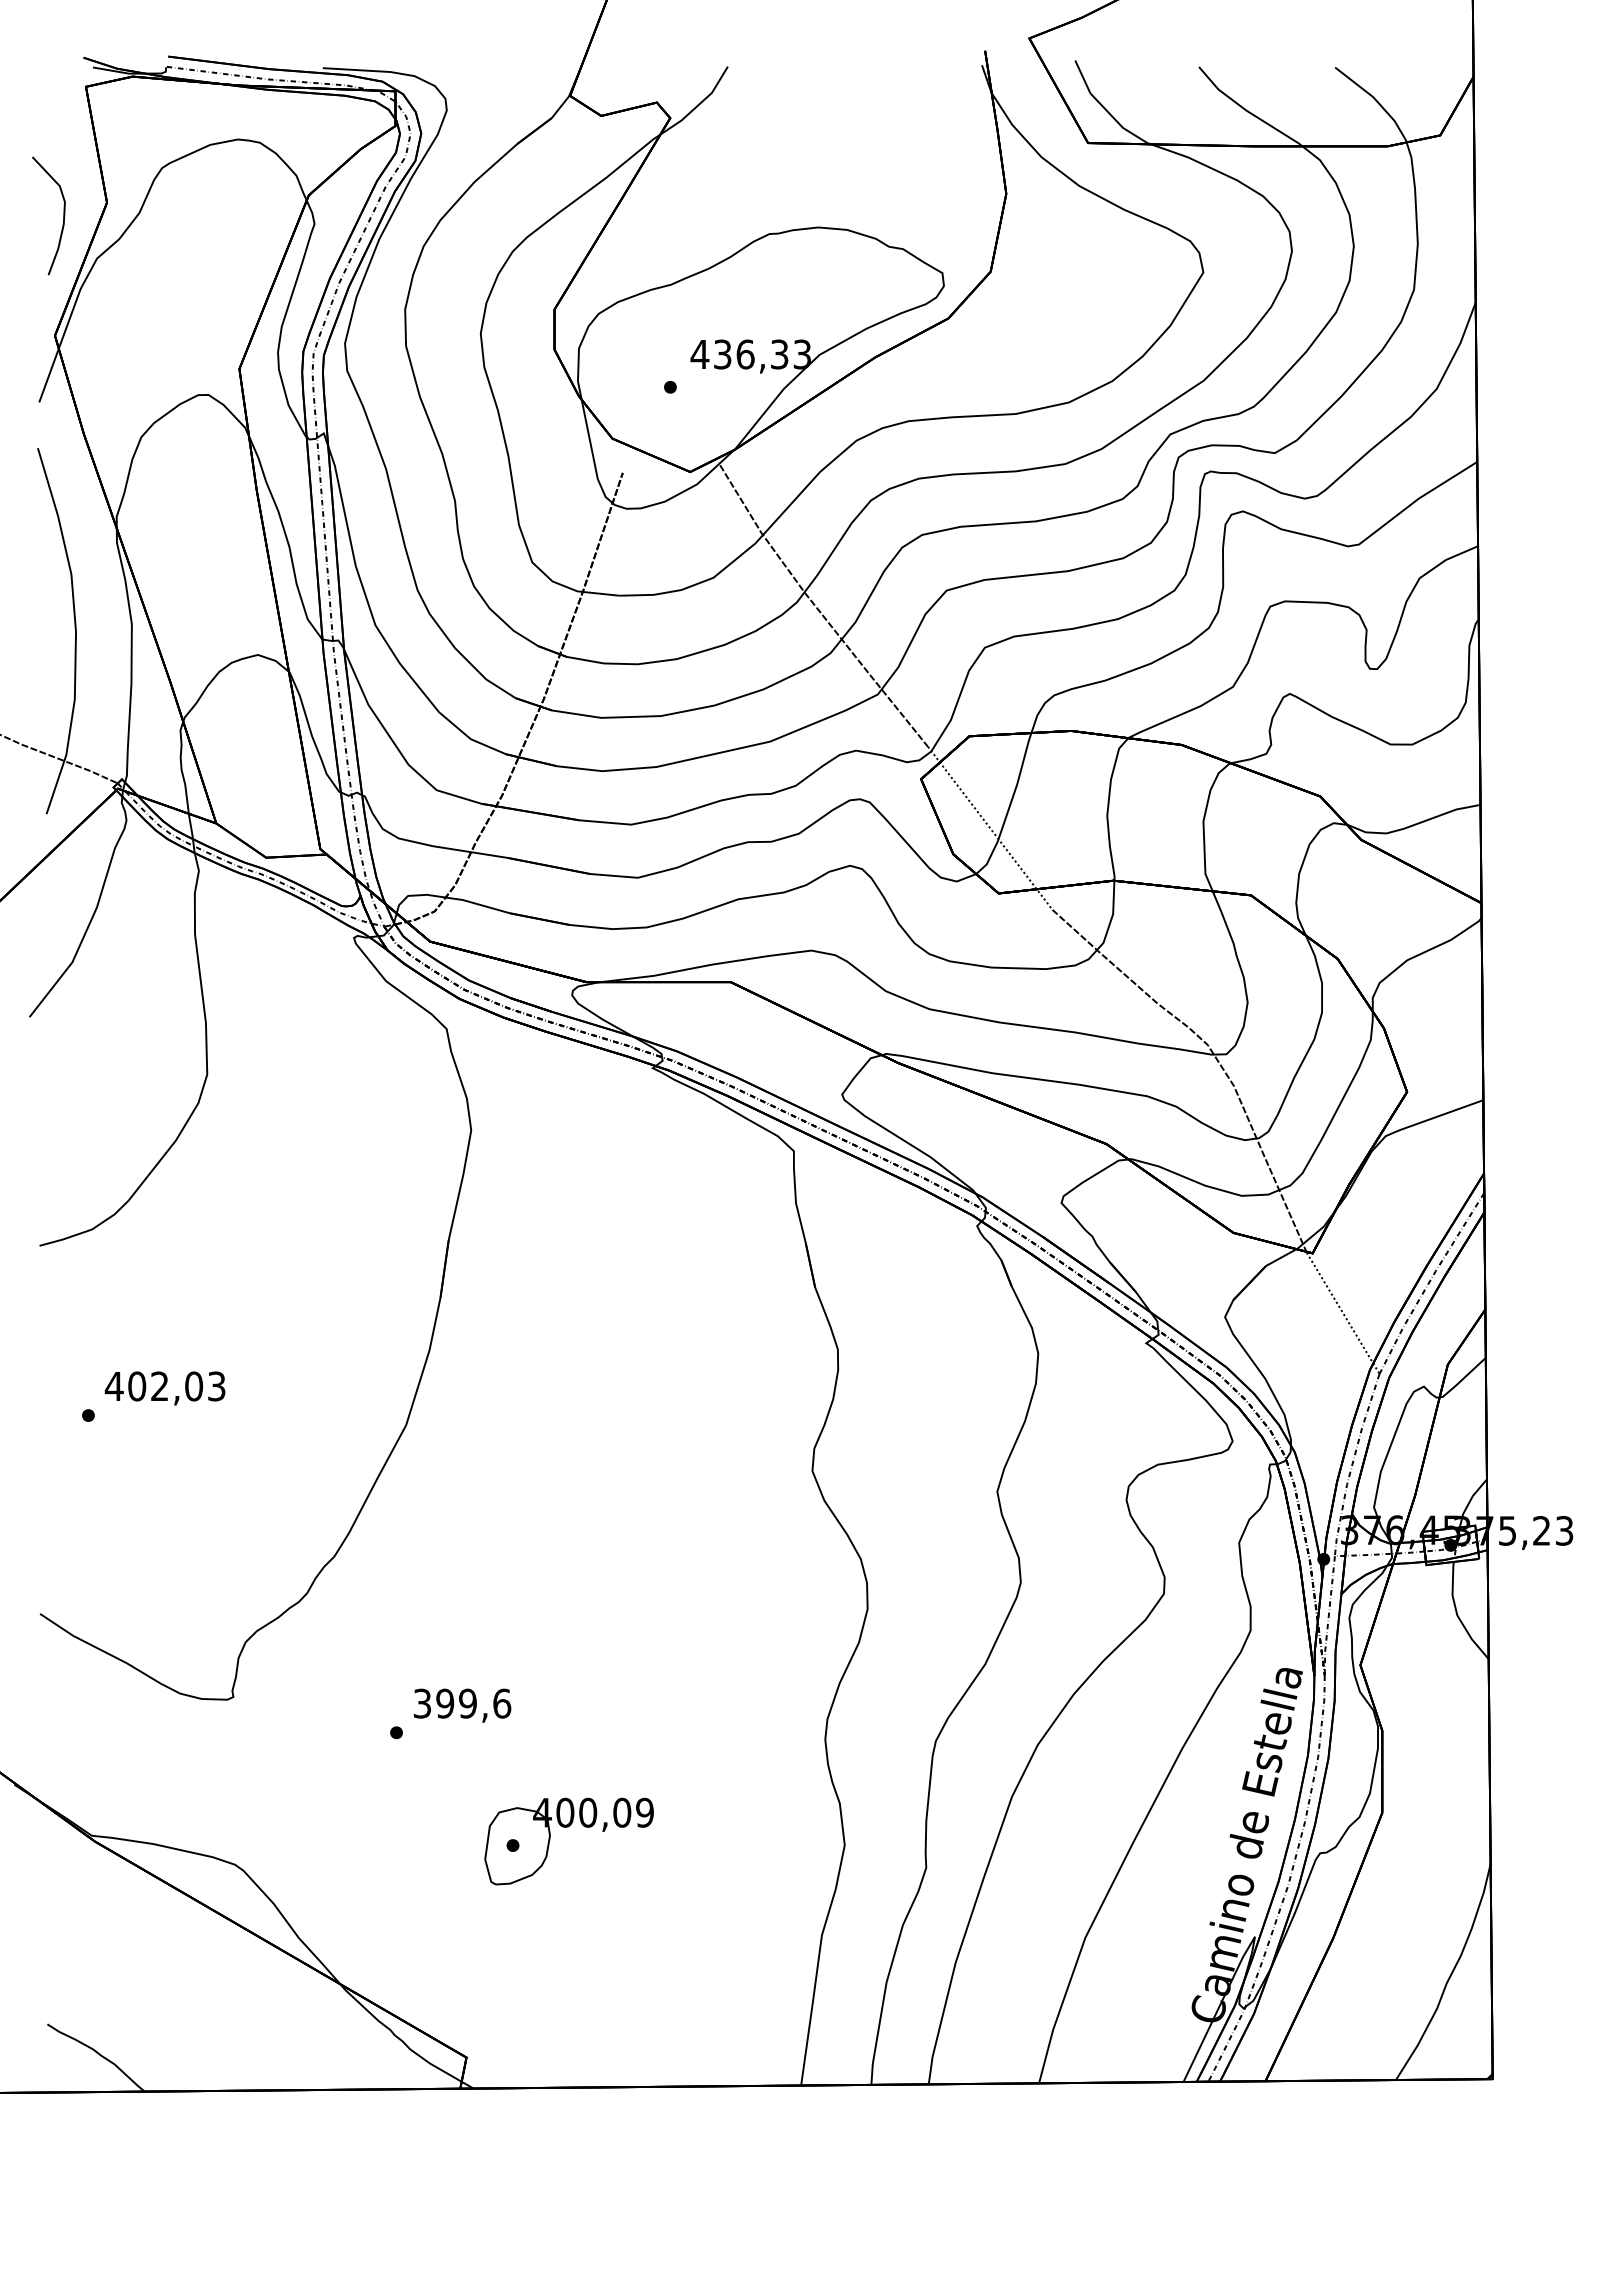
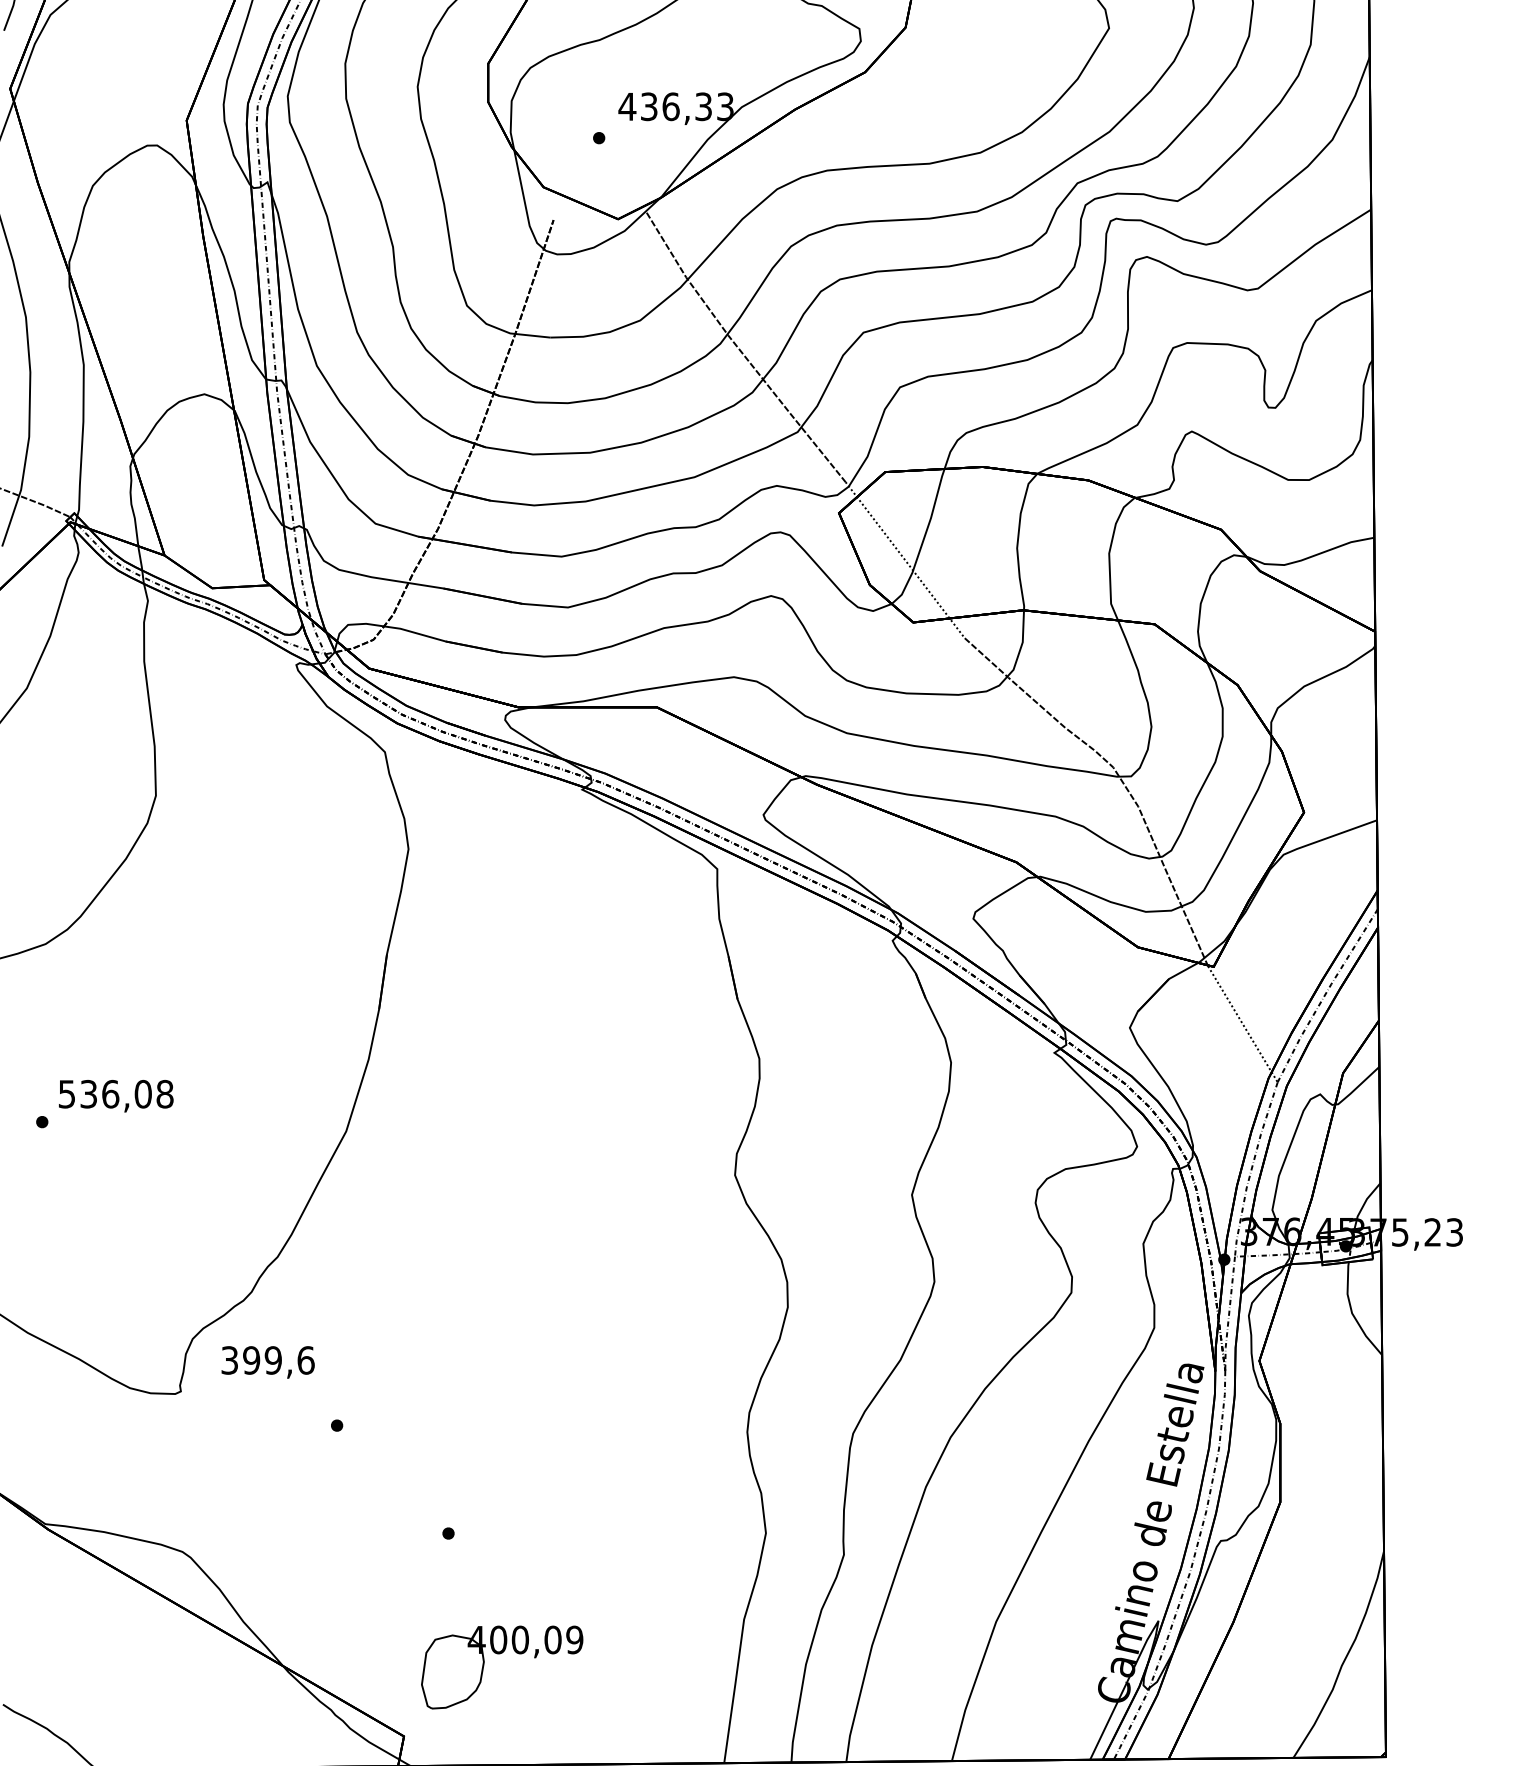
text: (164, 1386) -> (115, 1094), 402,03 -> 536,08
text: (462, 1705) -> (268, 1362), moved
part: (568, 1827) -> (501, 1654), moved

